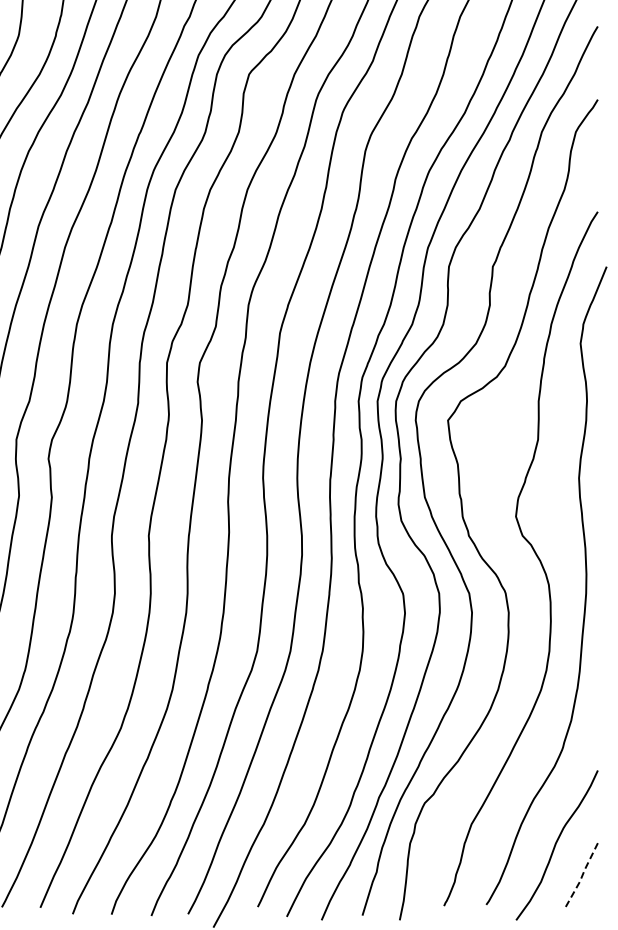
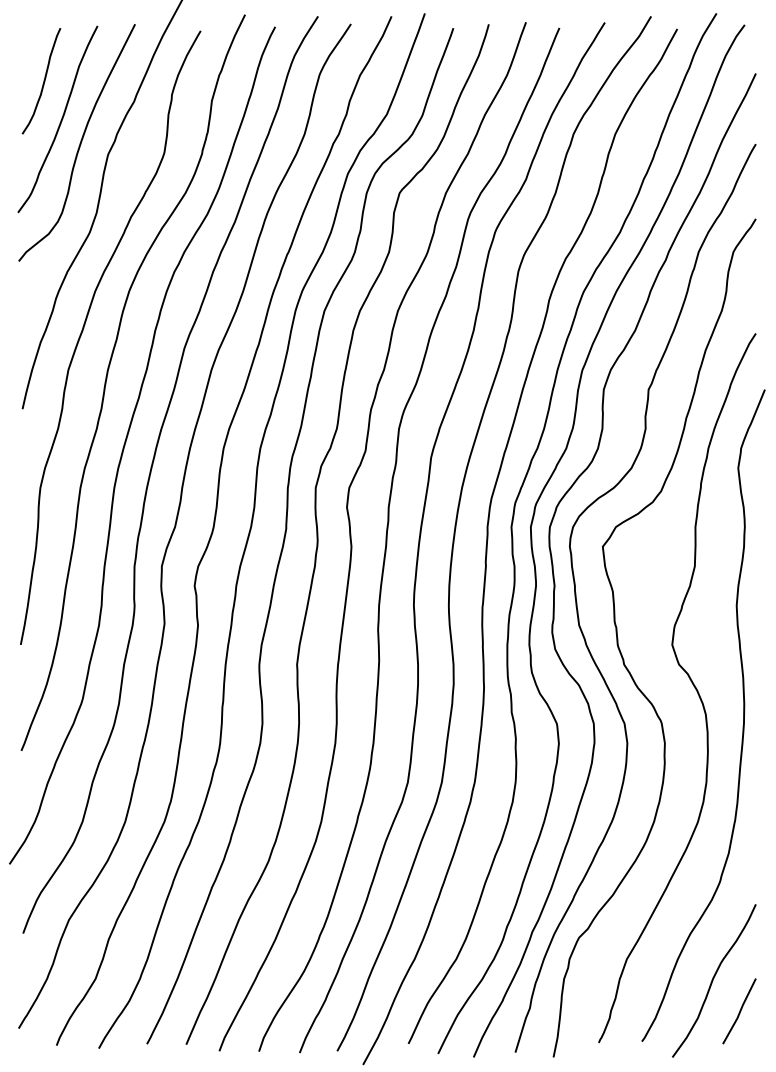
line: (582, 876) -> (740, 1012), dashed -> solid

